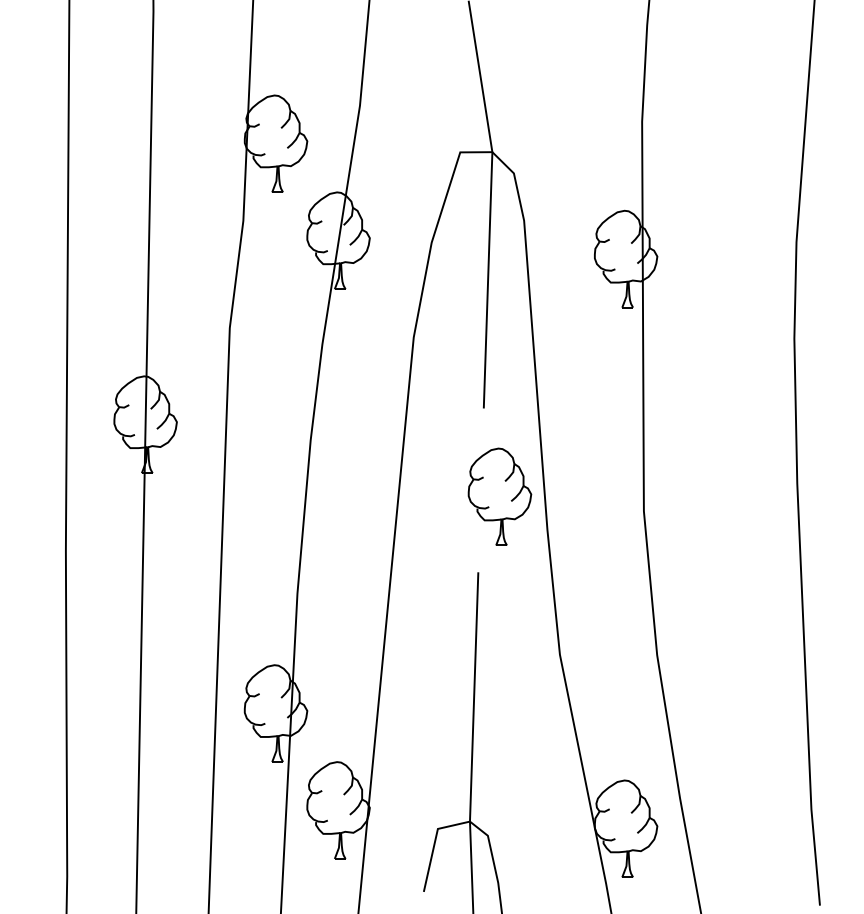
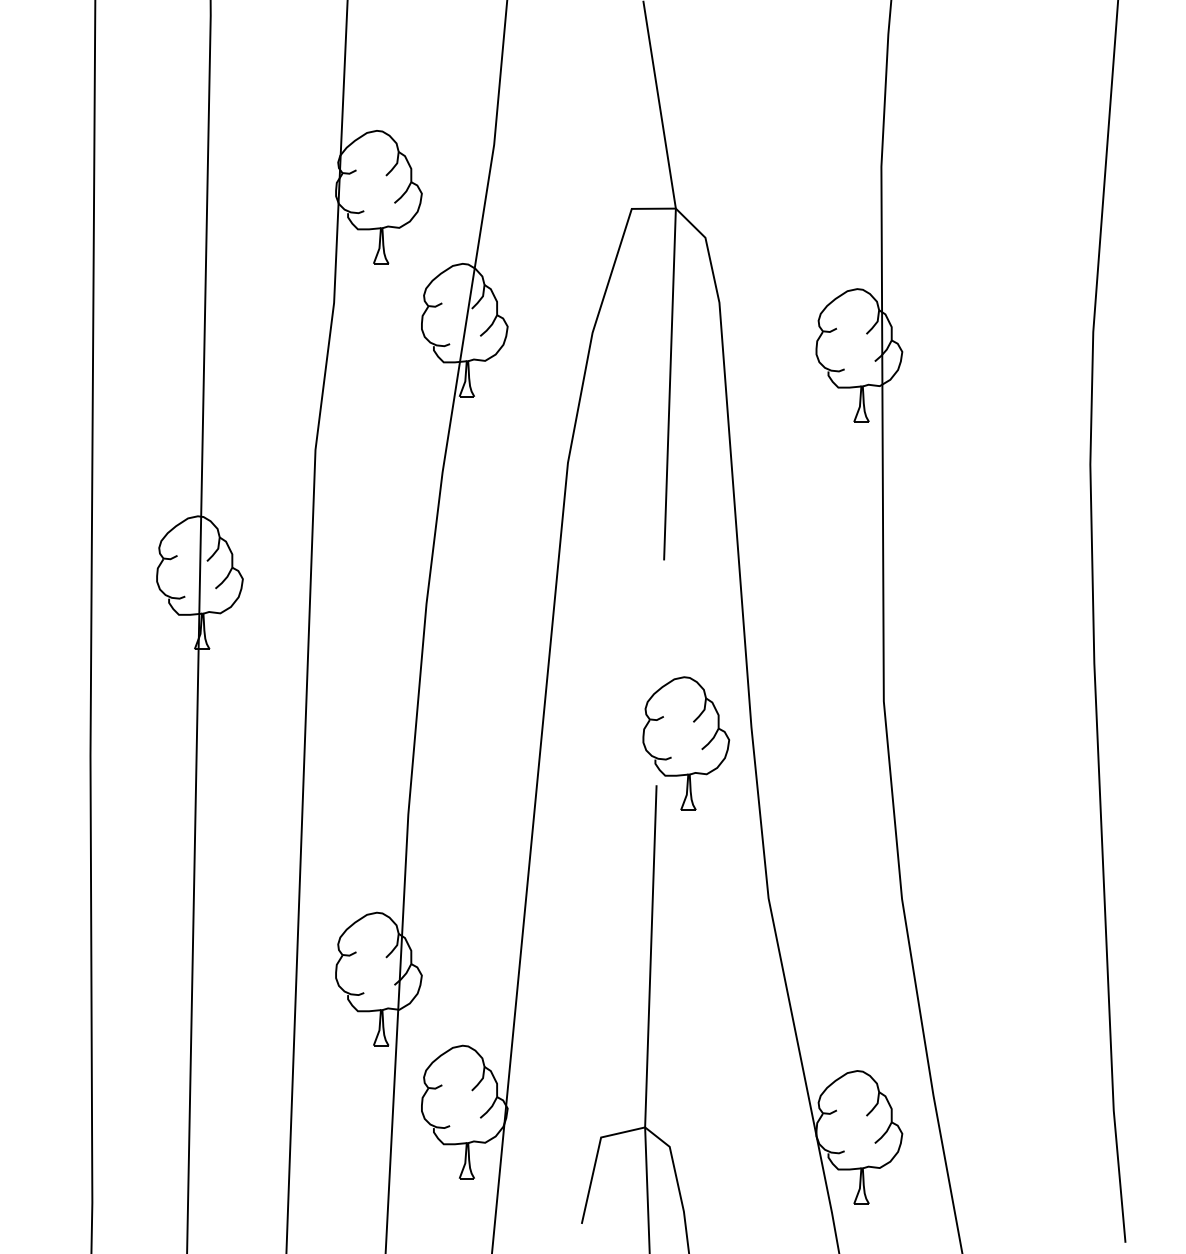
part: (499, 496) -> (685, 742), moved

